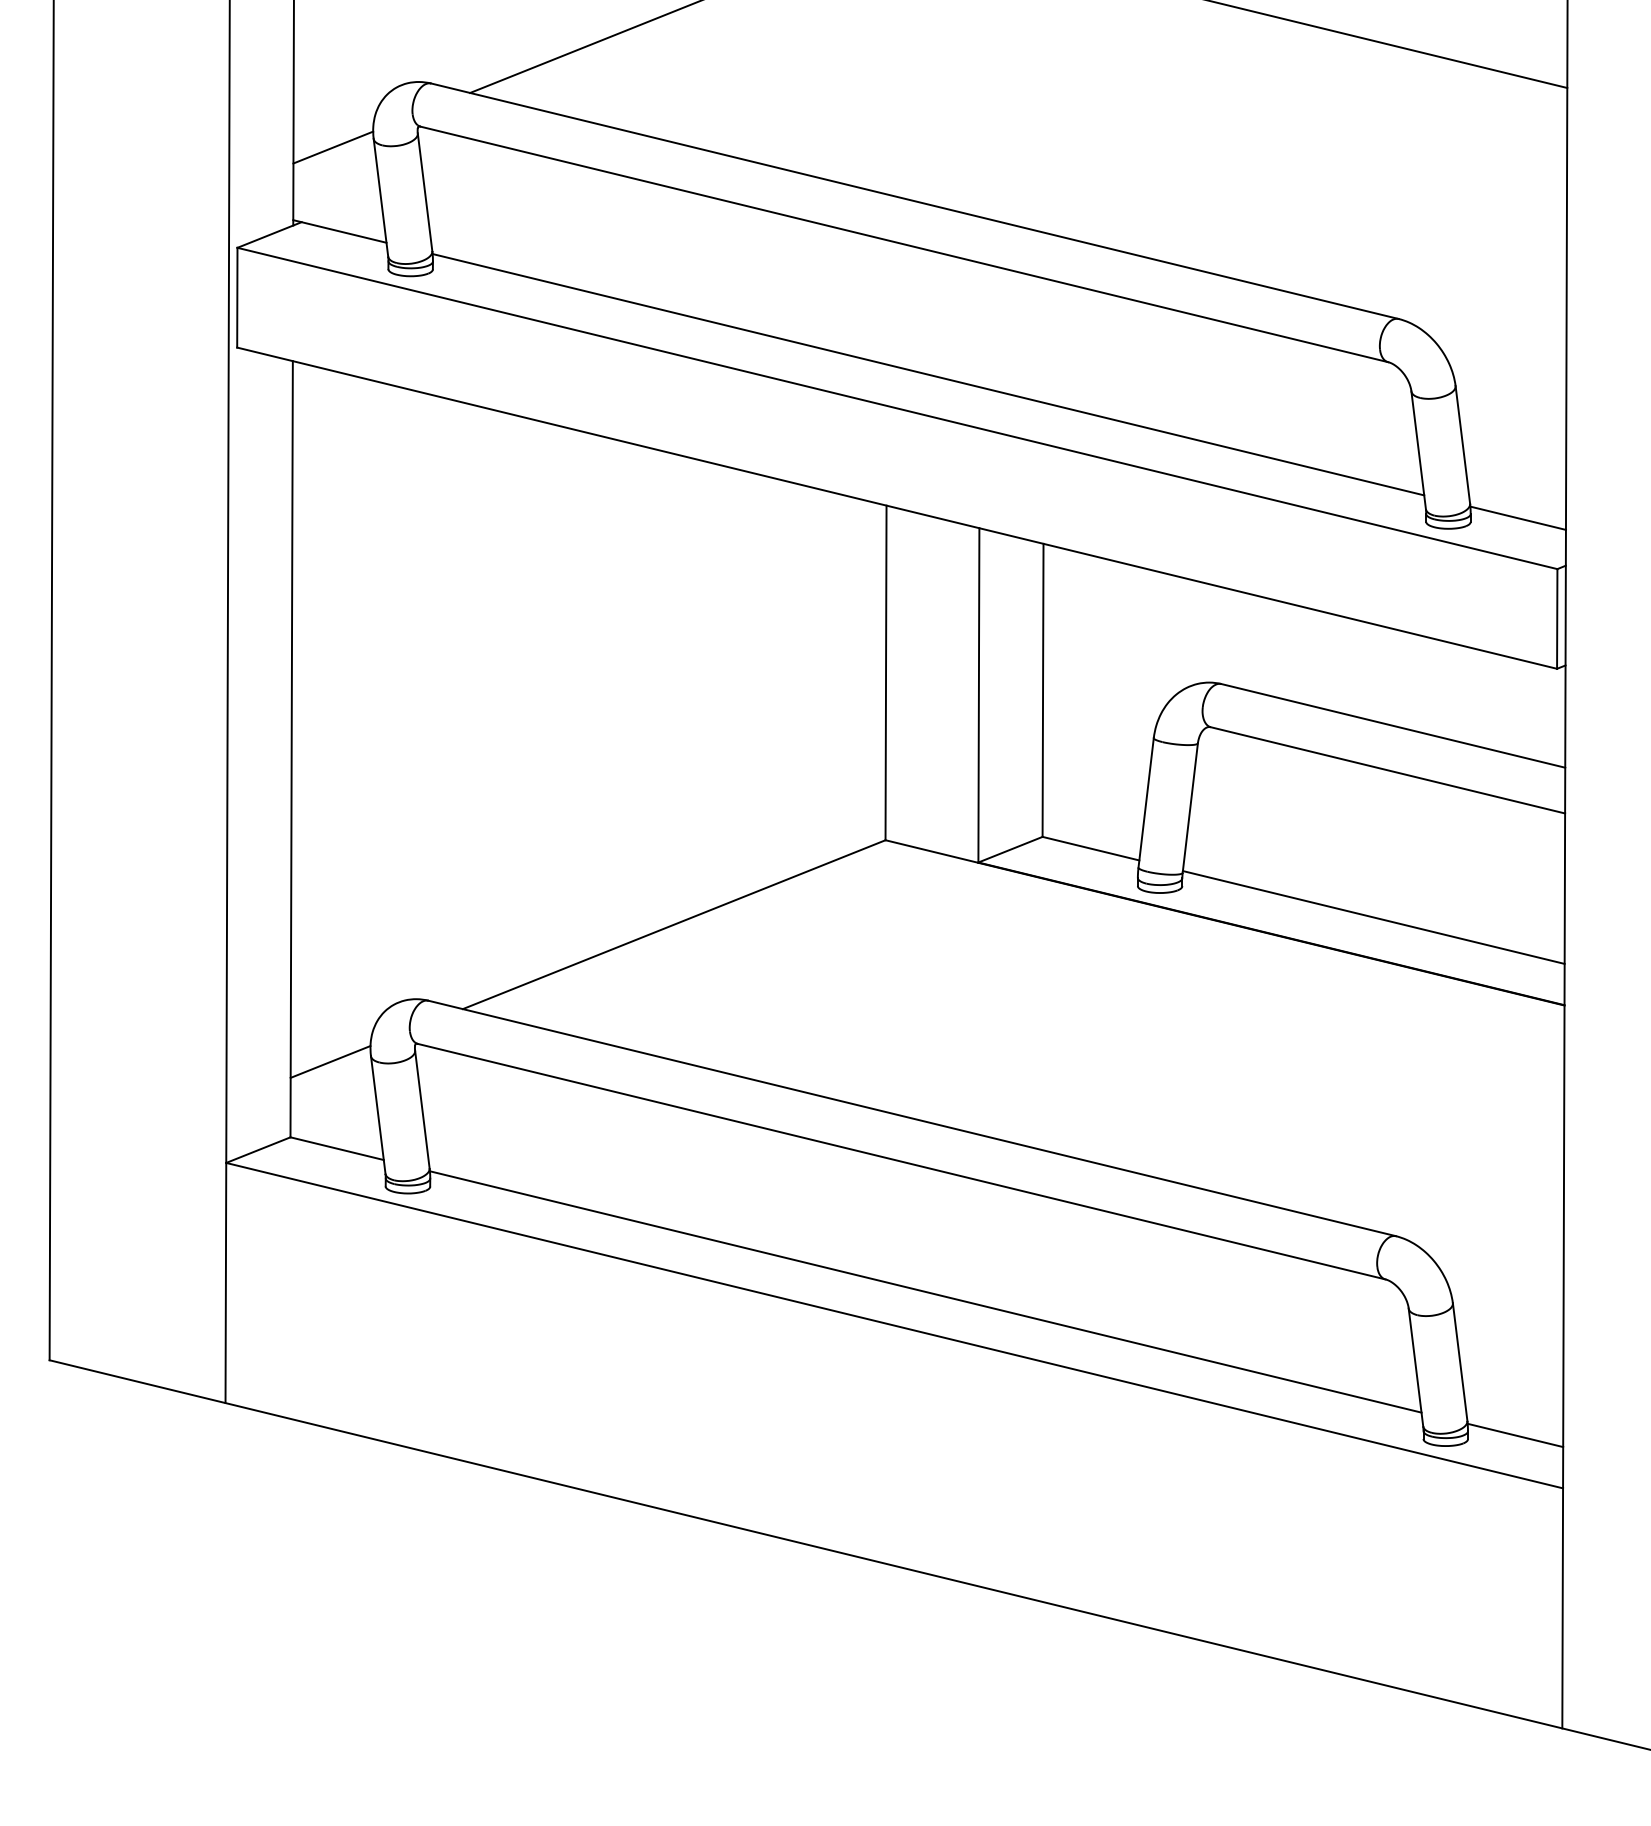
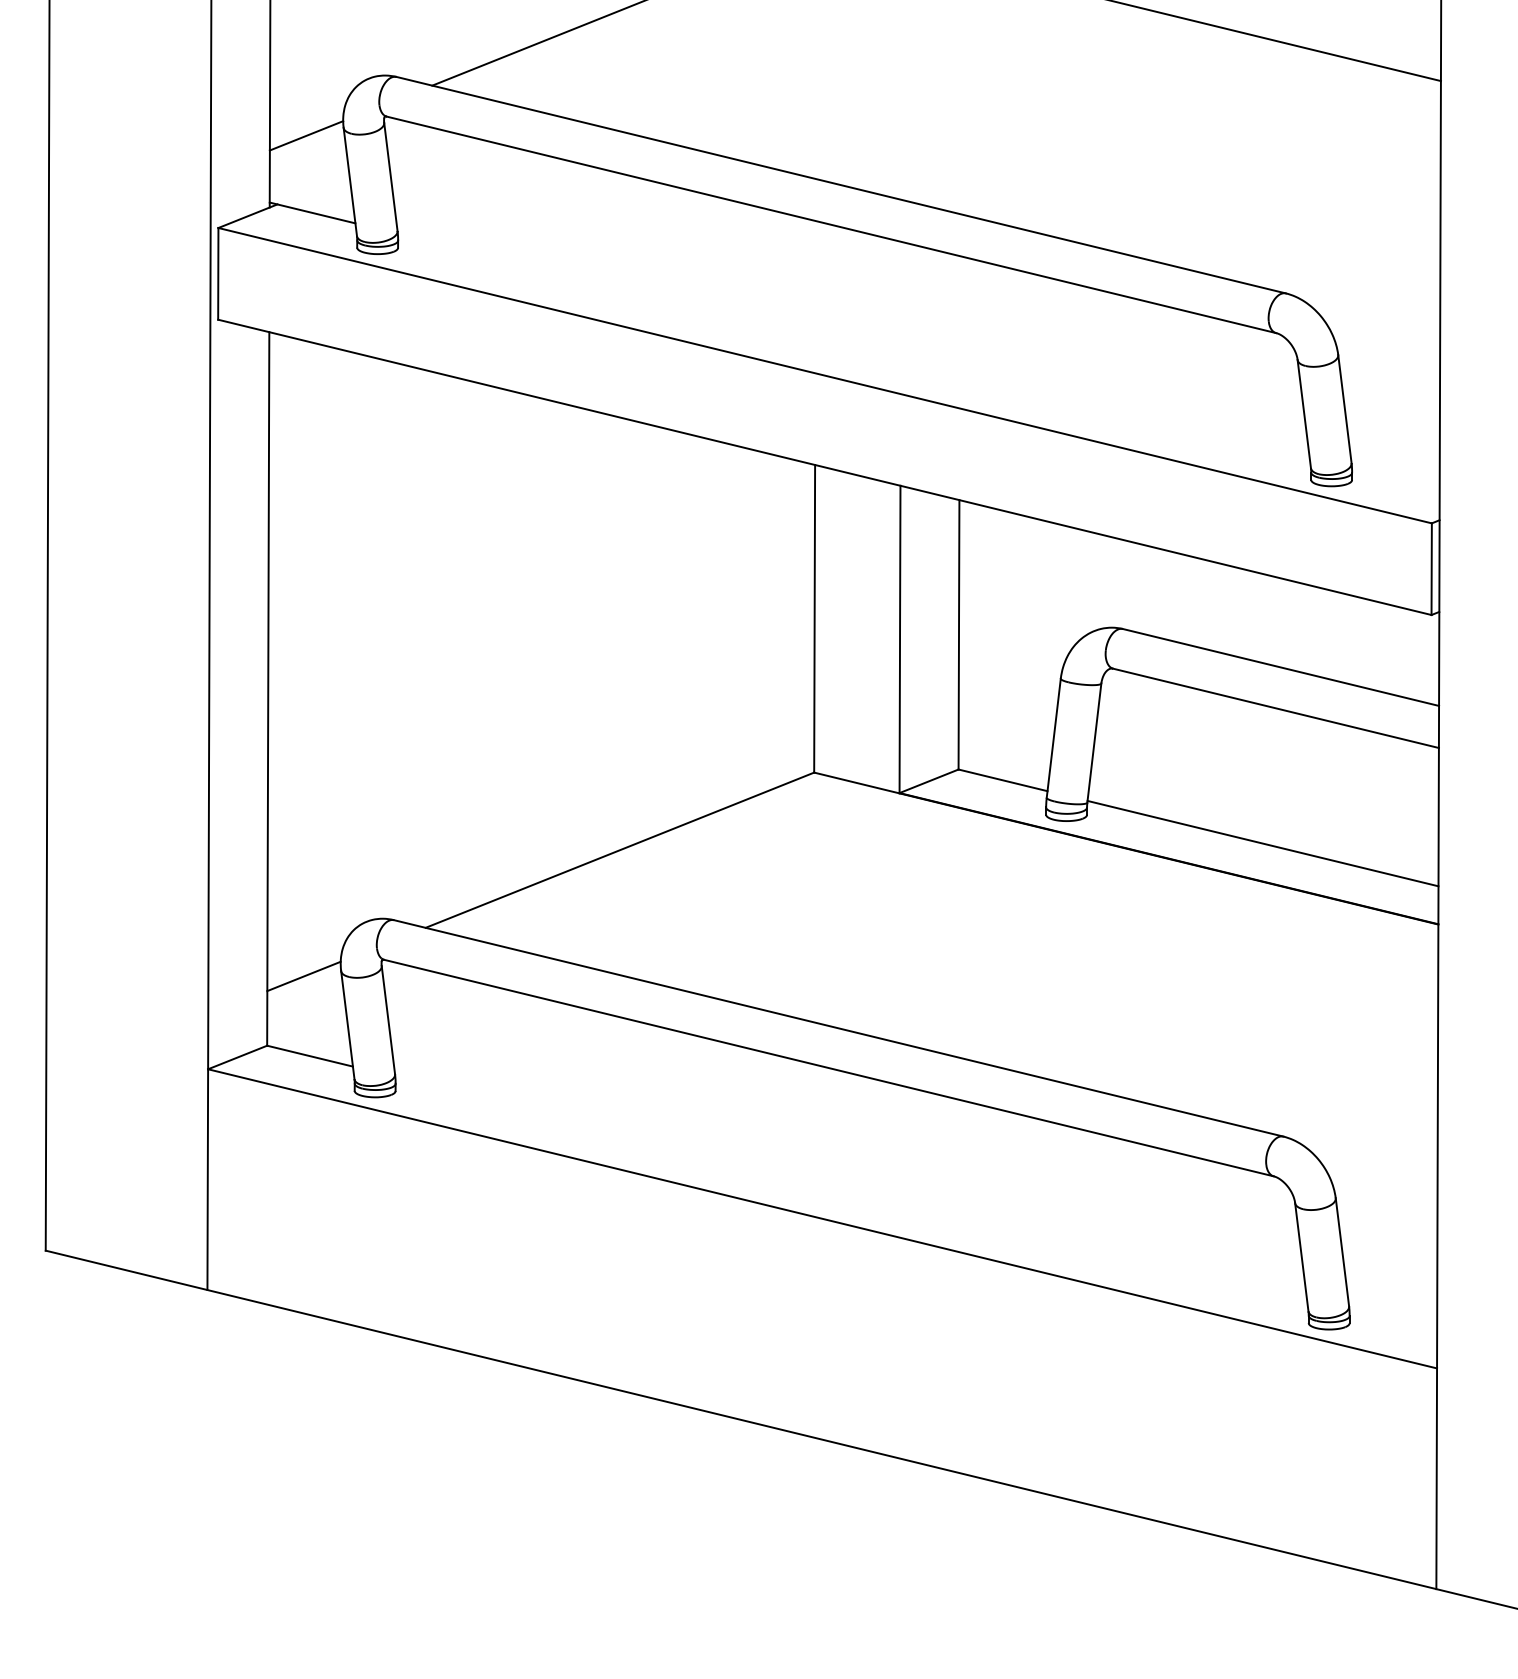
line: (928, 374) -> (853, 344), removed
line: (1517, 517) -> (1395, 475), removed
line: (925, 1291) -> (850, 1187), removed
line: (1515, 1435) -> (1393, 1319), removed

